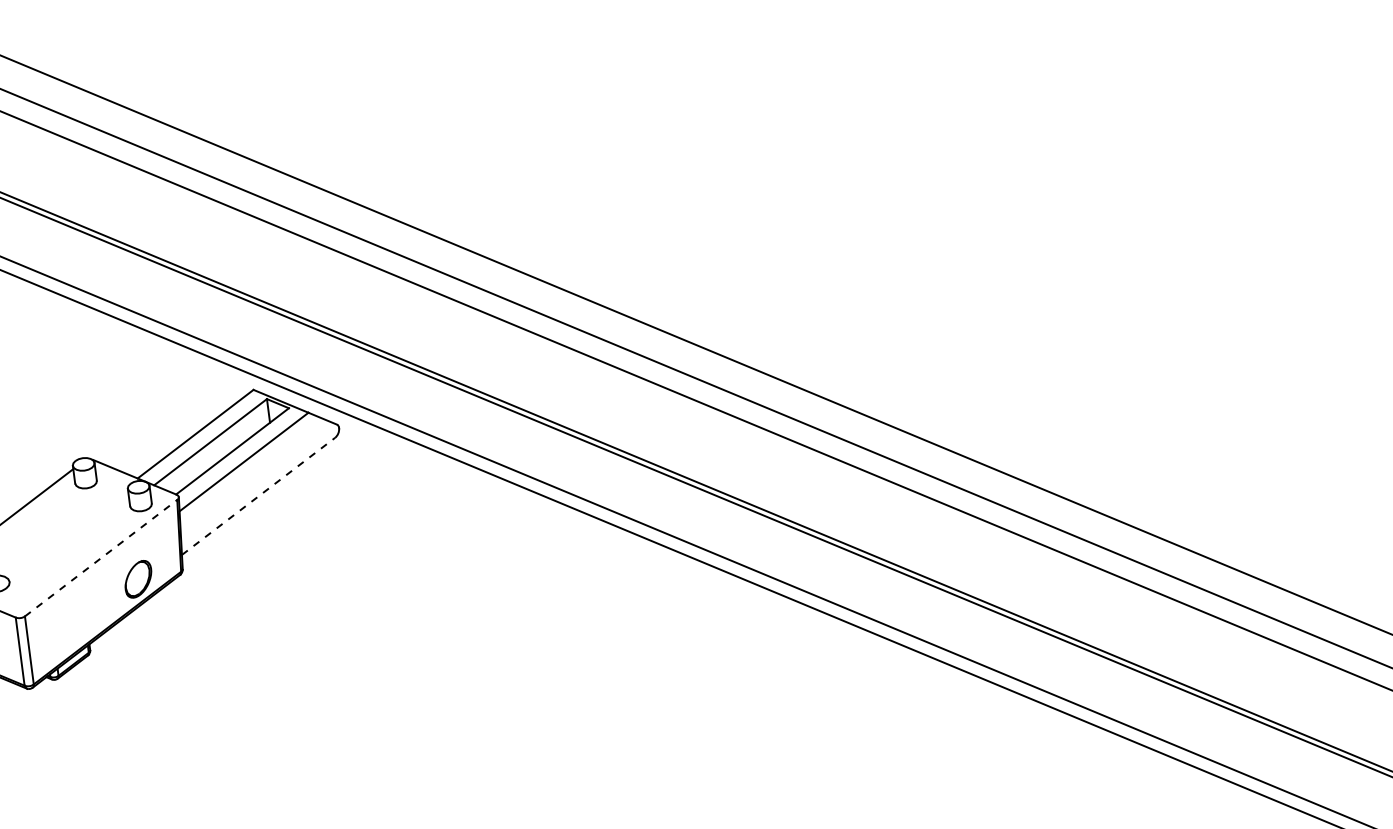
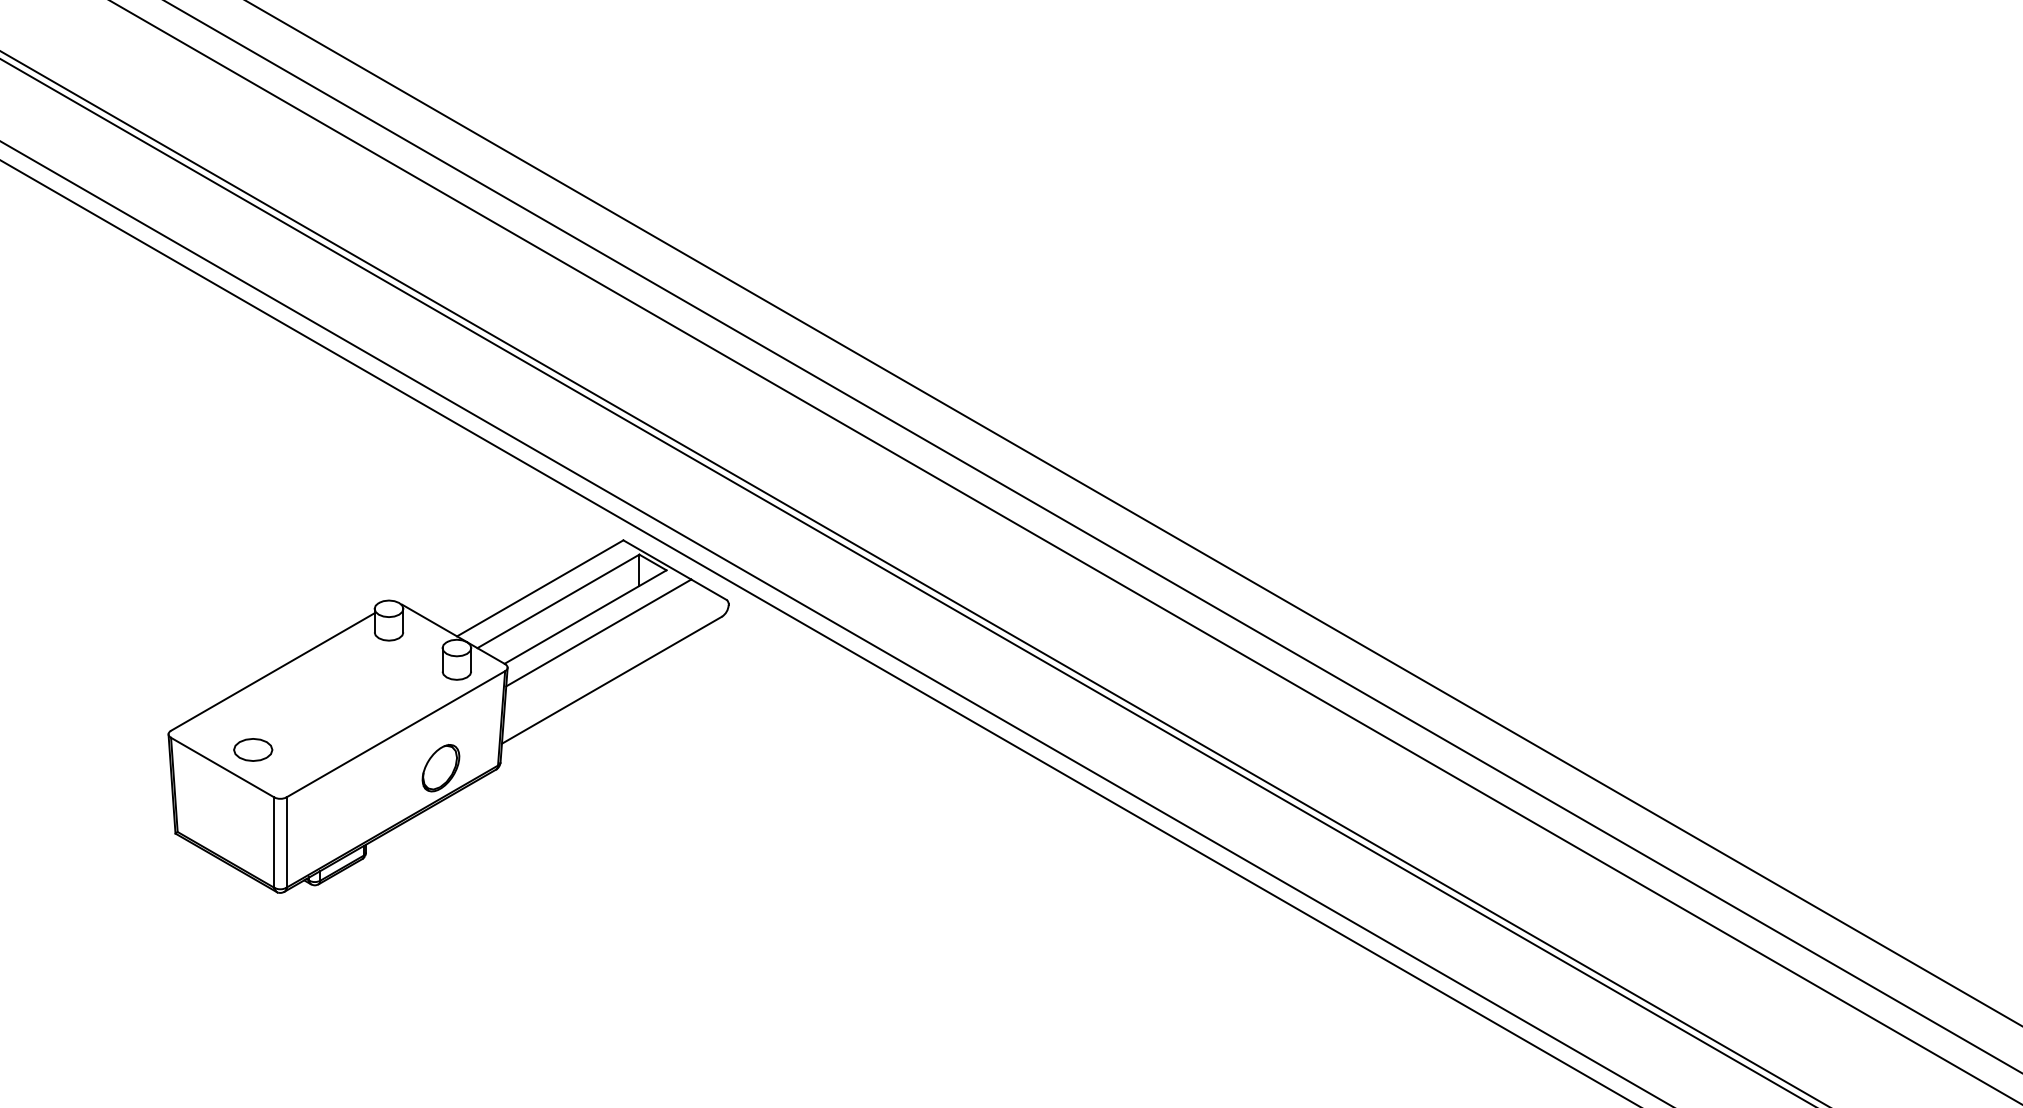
line: (258, 496) -> (611, 680), dashed -> solid
line: (101, 558) -> (396, 734), dashed -> solid

